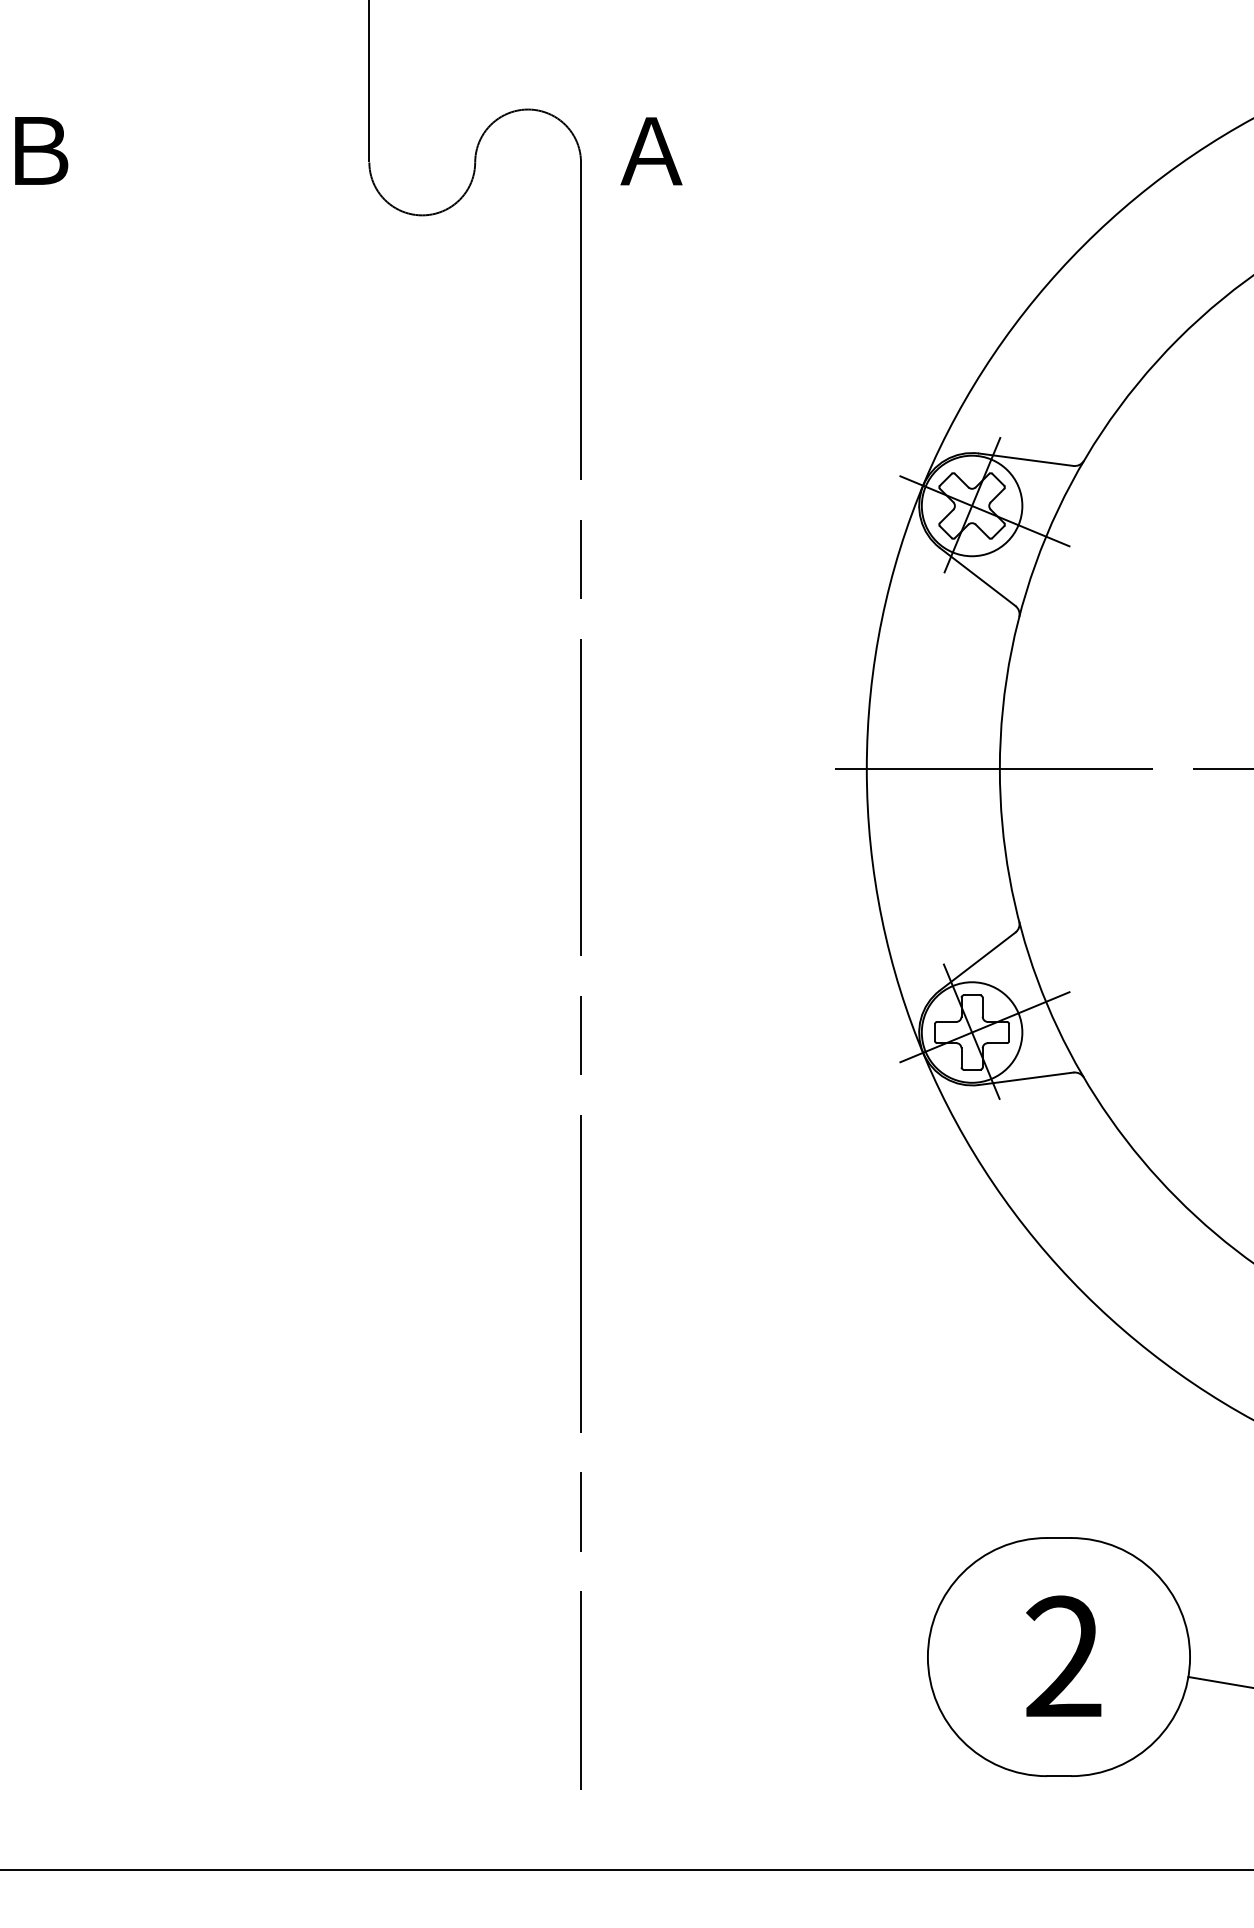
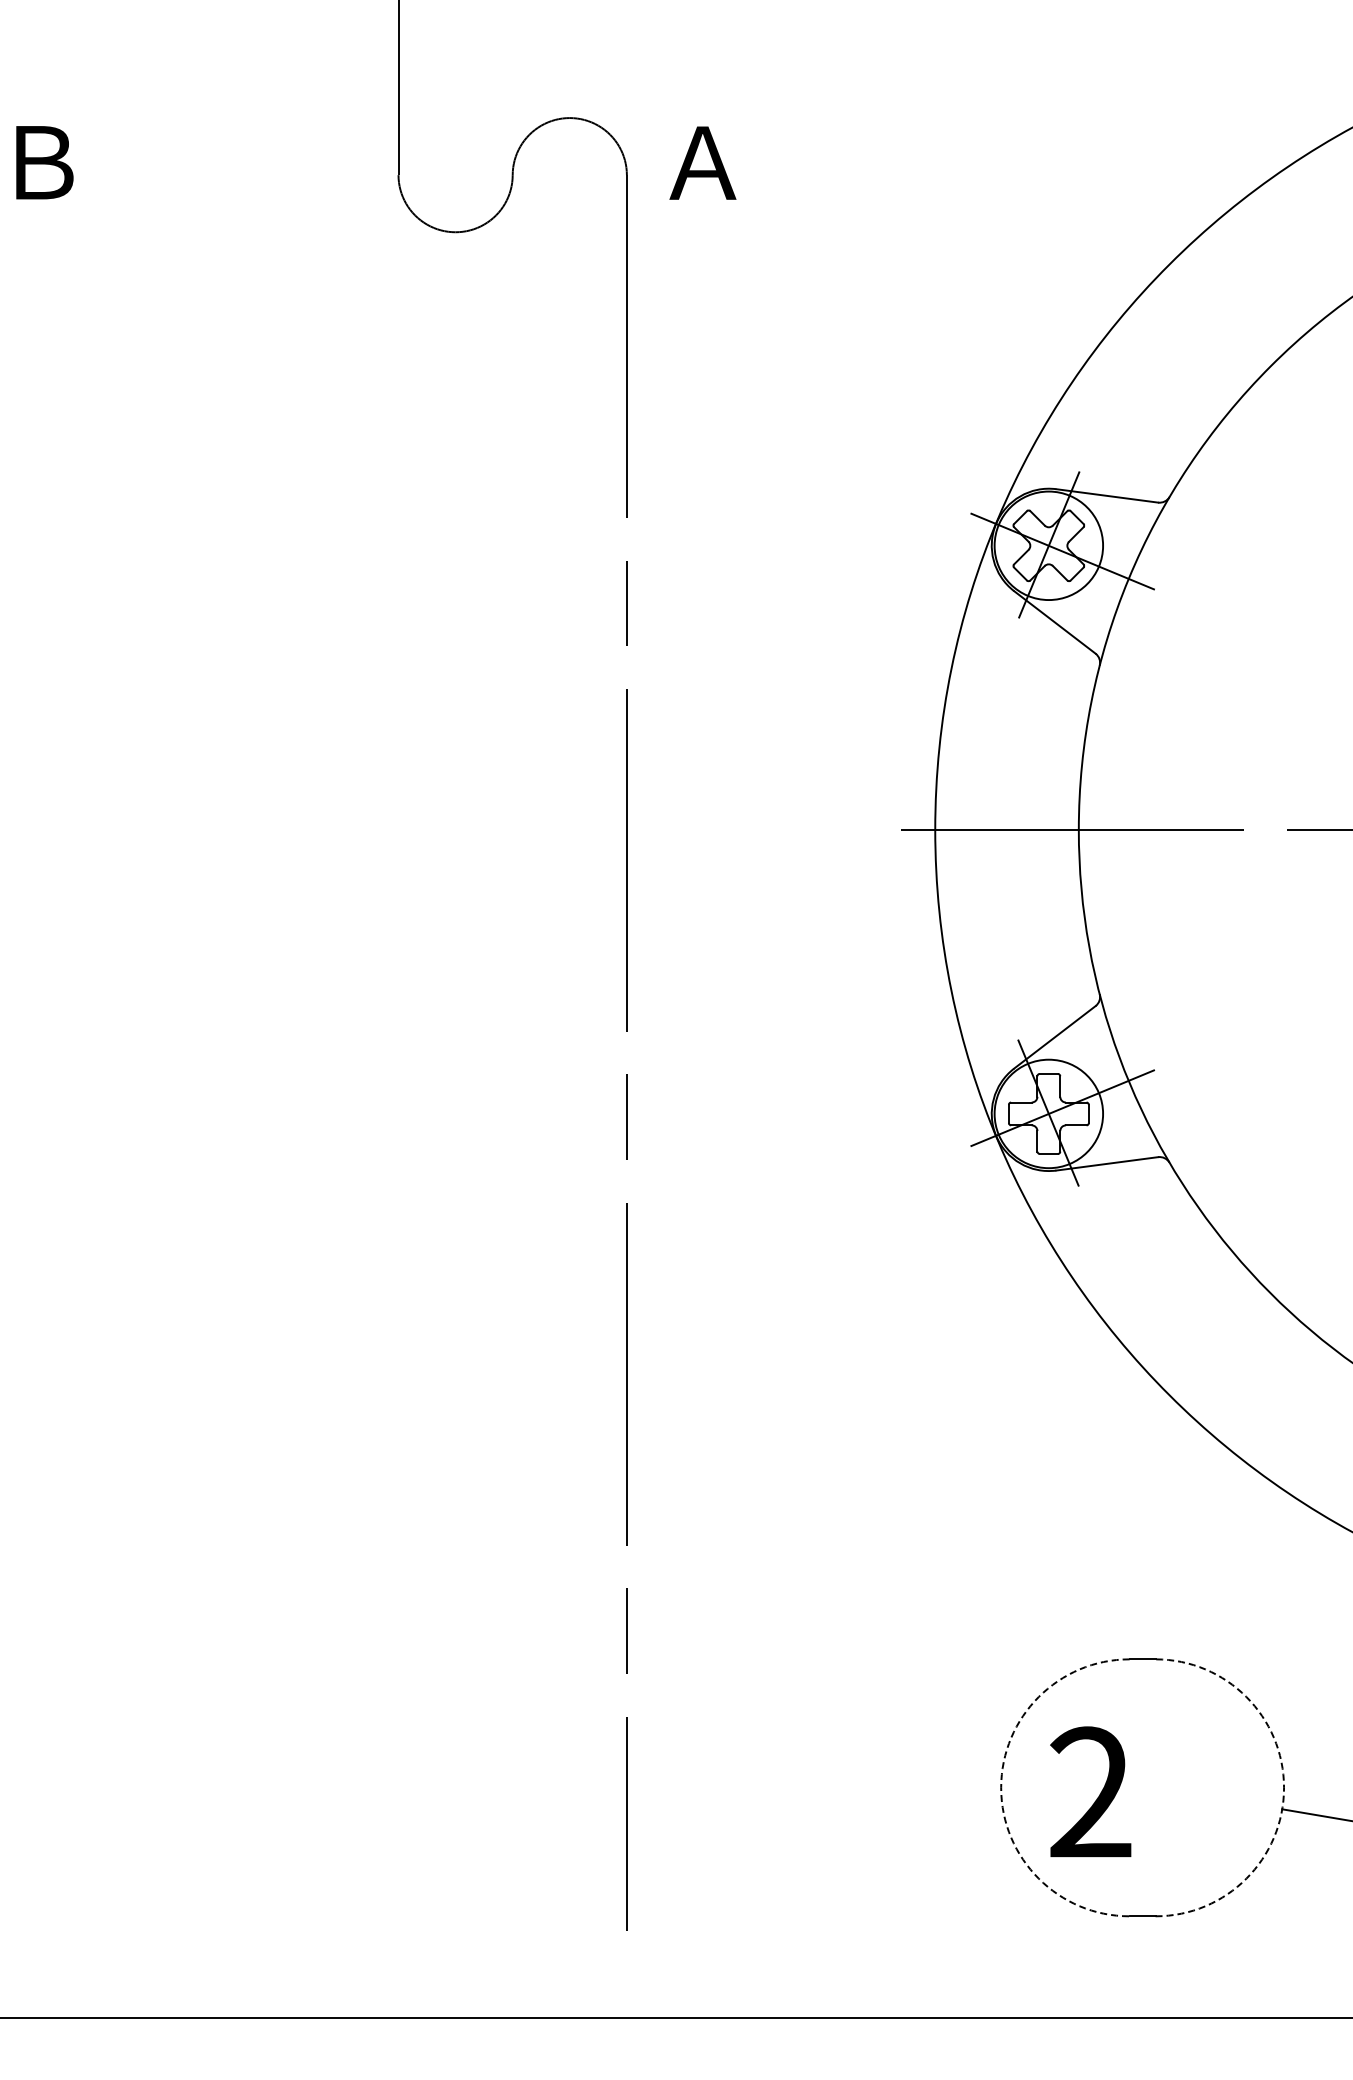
text: (1063, 1655) -> (1090, 1791), moved
arc: (928, 1656) -> (1001, 1787), solid -> dashed
arc: (1190, 1656) -> (1284, 1787), solid -> dashed

